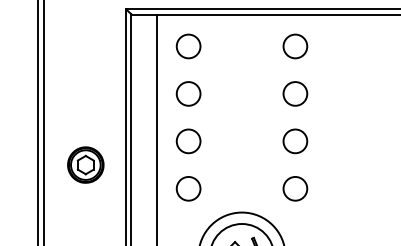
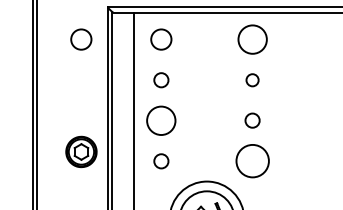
circle: (95, 46) -> (81, 39), added
circle: (295, 46) -> (252, 39), size x1.4
circle: (188, 94) -> (161, 80), size x0.7
circle: (295, 94) -> (252, 80), size x0.6
circle: (188, 141) -> (161, 120), size x1.4
circle: (295, 141) -> (252, 120), size x0.7
part: (85, 164) -> (81, 151), moved
circle: (188, 189) -> (161, 161), size x0.7
circle: (295, 189) -> (252, 161), size x1.6

